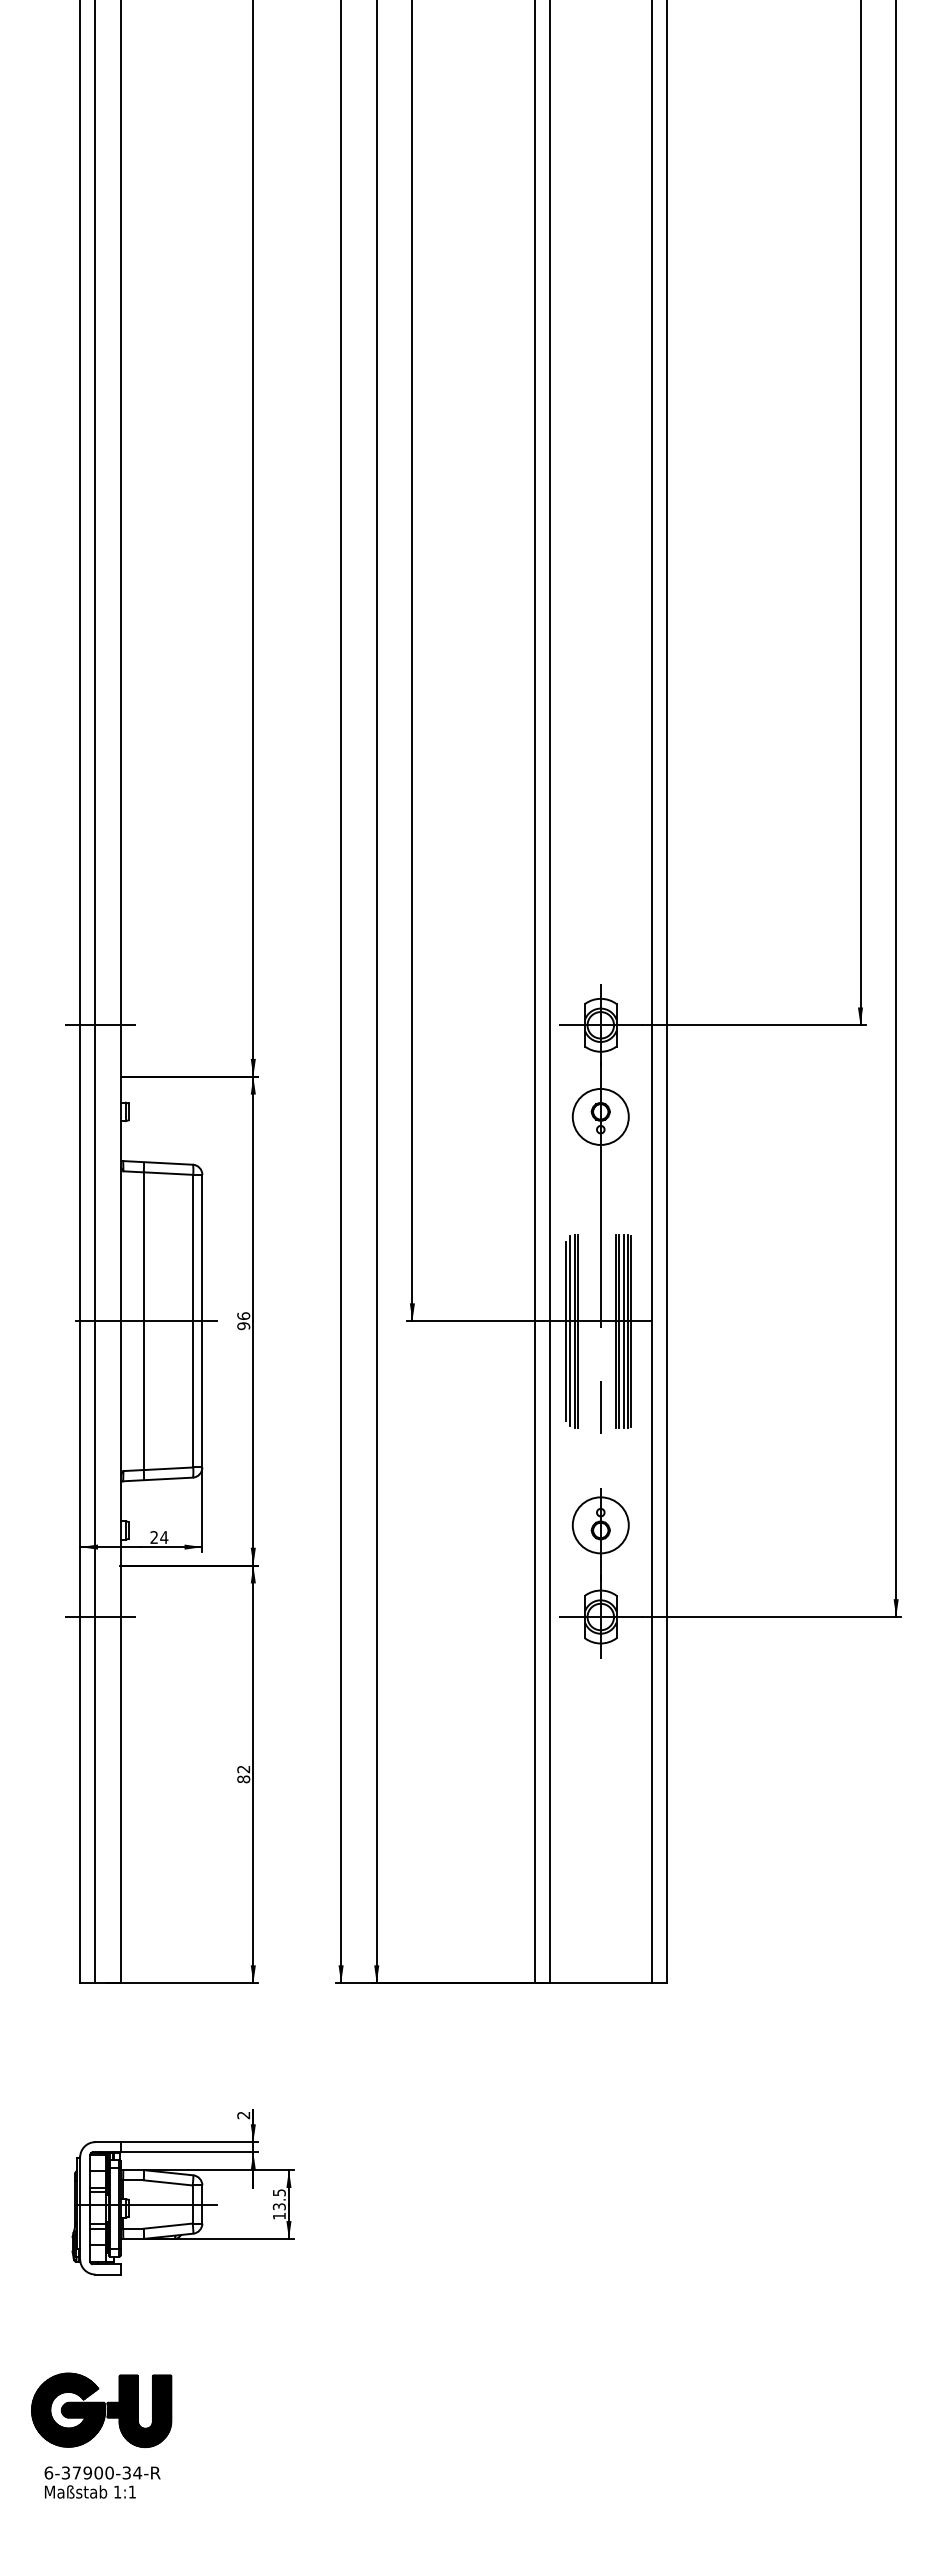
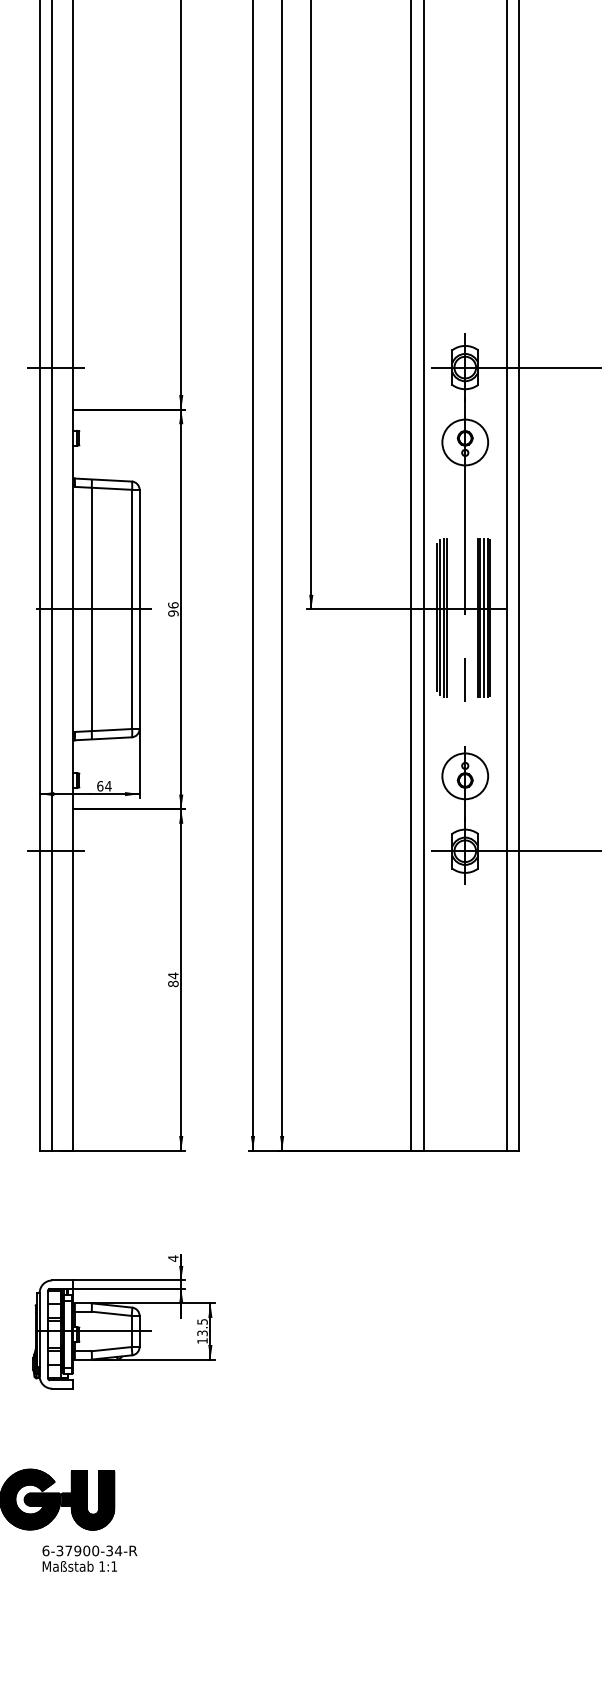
text: (154, 1537) -> (100, 786), 24 -> 64
text: (243, 1769) -> (173, 975), 82 -> 84
text: (243, 2115) -> (173, 1258), 2 -> 4
text: (102, 2482) -> (89, 1558), moved

